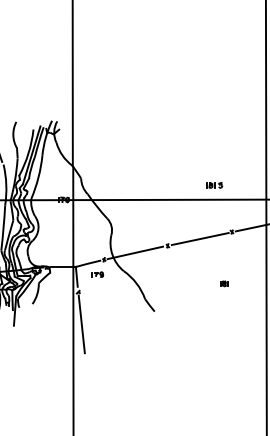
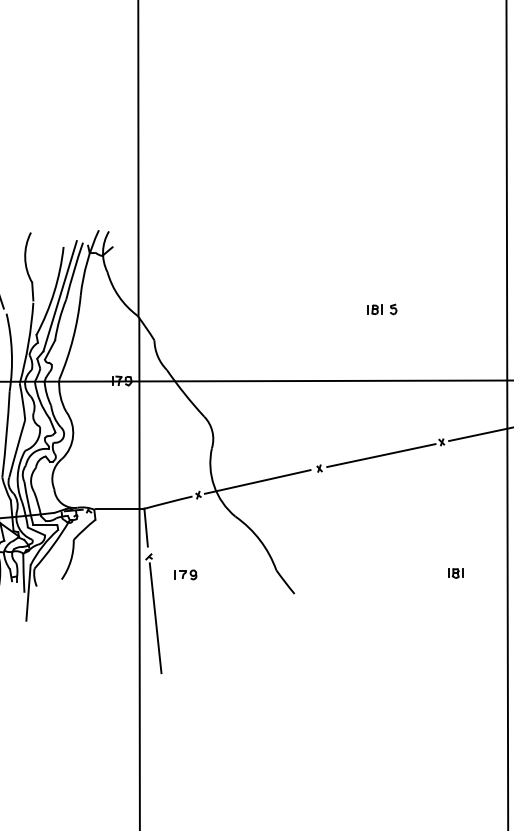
part: (214, 185) -> (381, 309), moved
part: (97, 274) -> (185, 574), moved
part: (224, 283) -> (456, 572), moved

